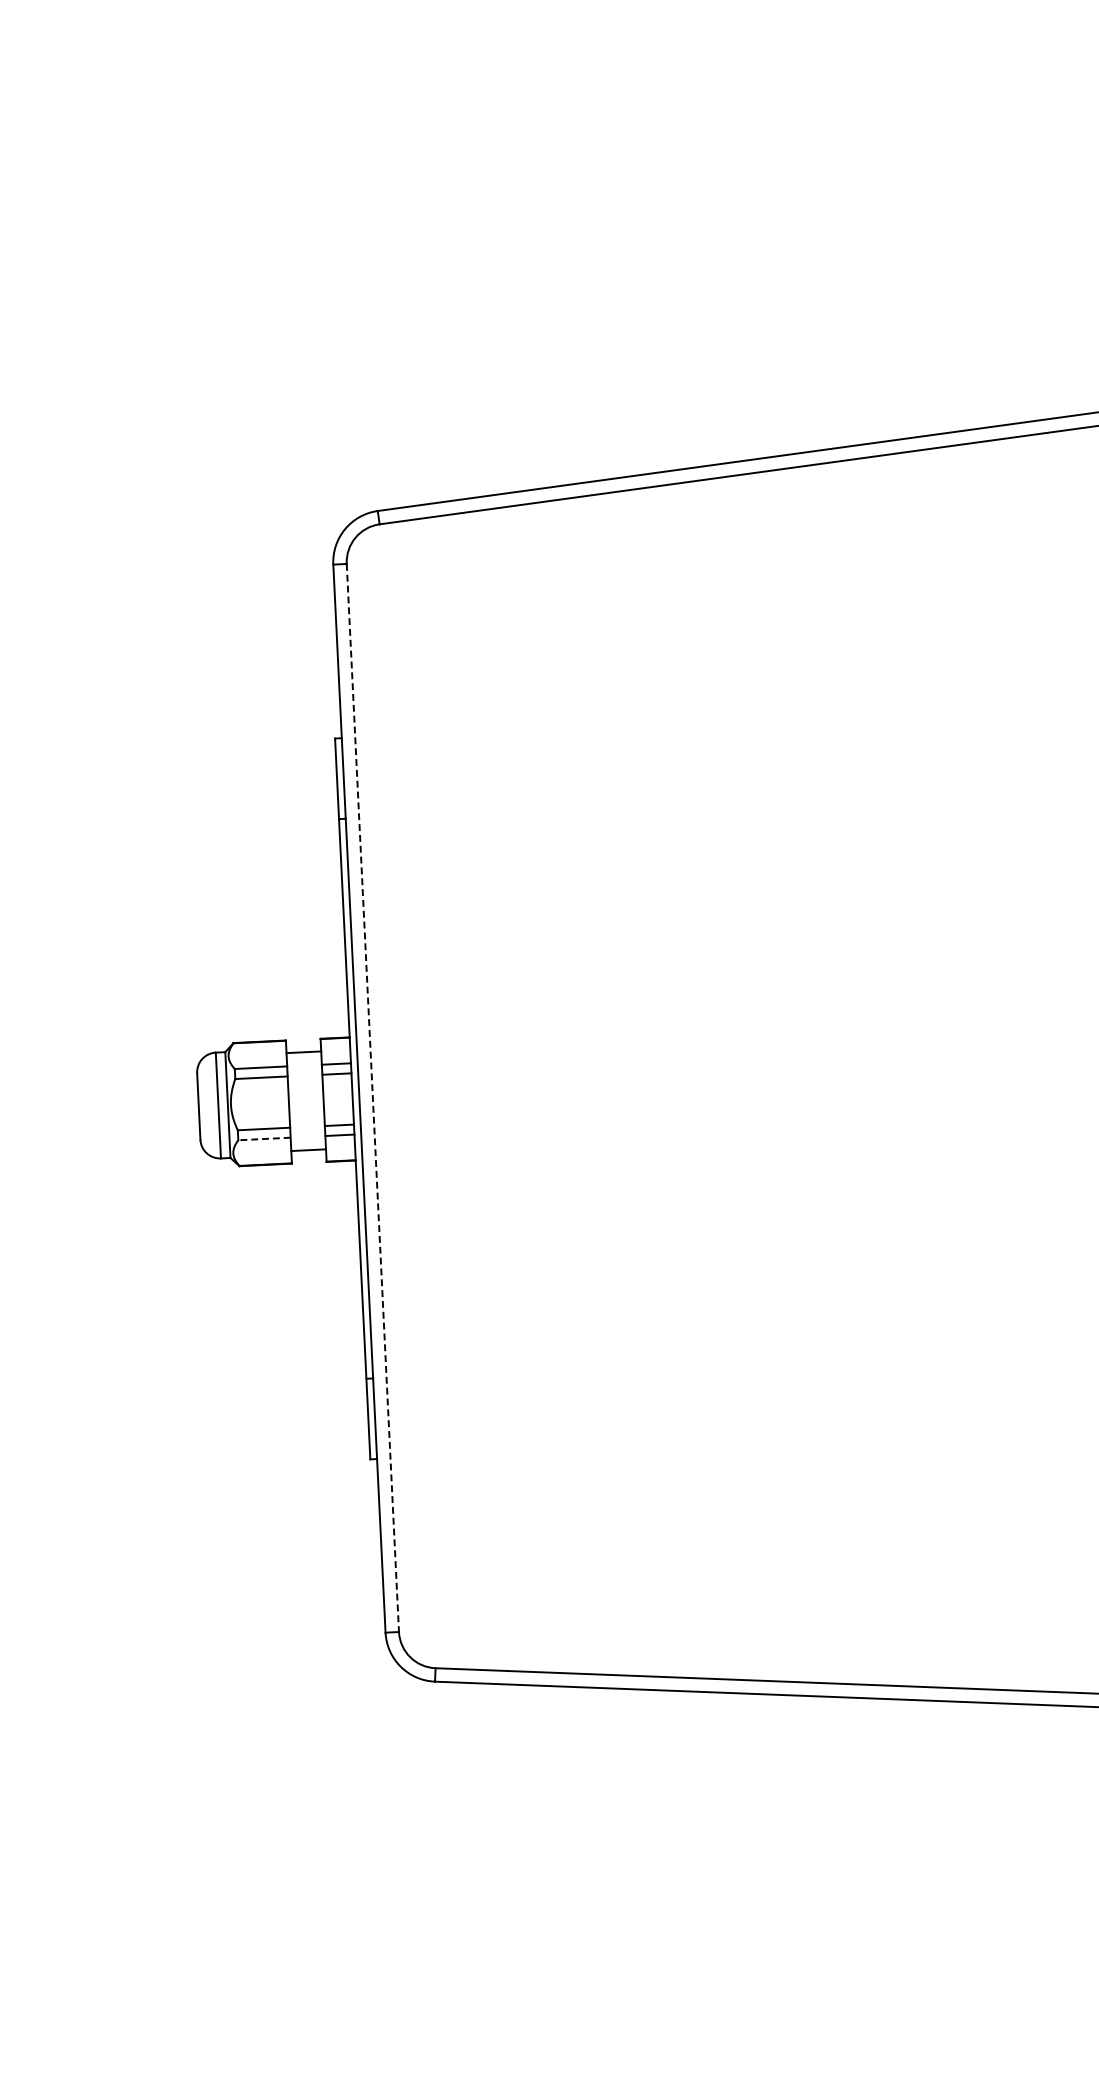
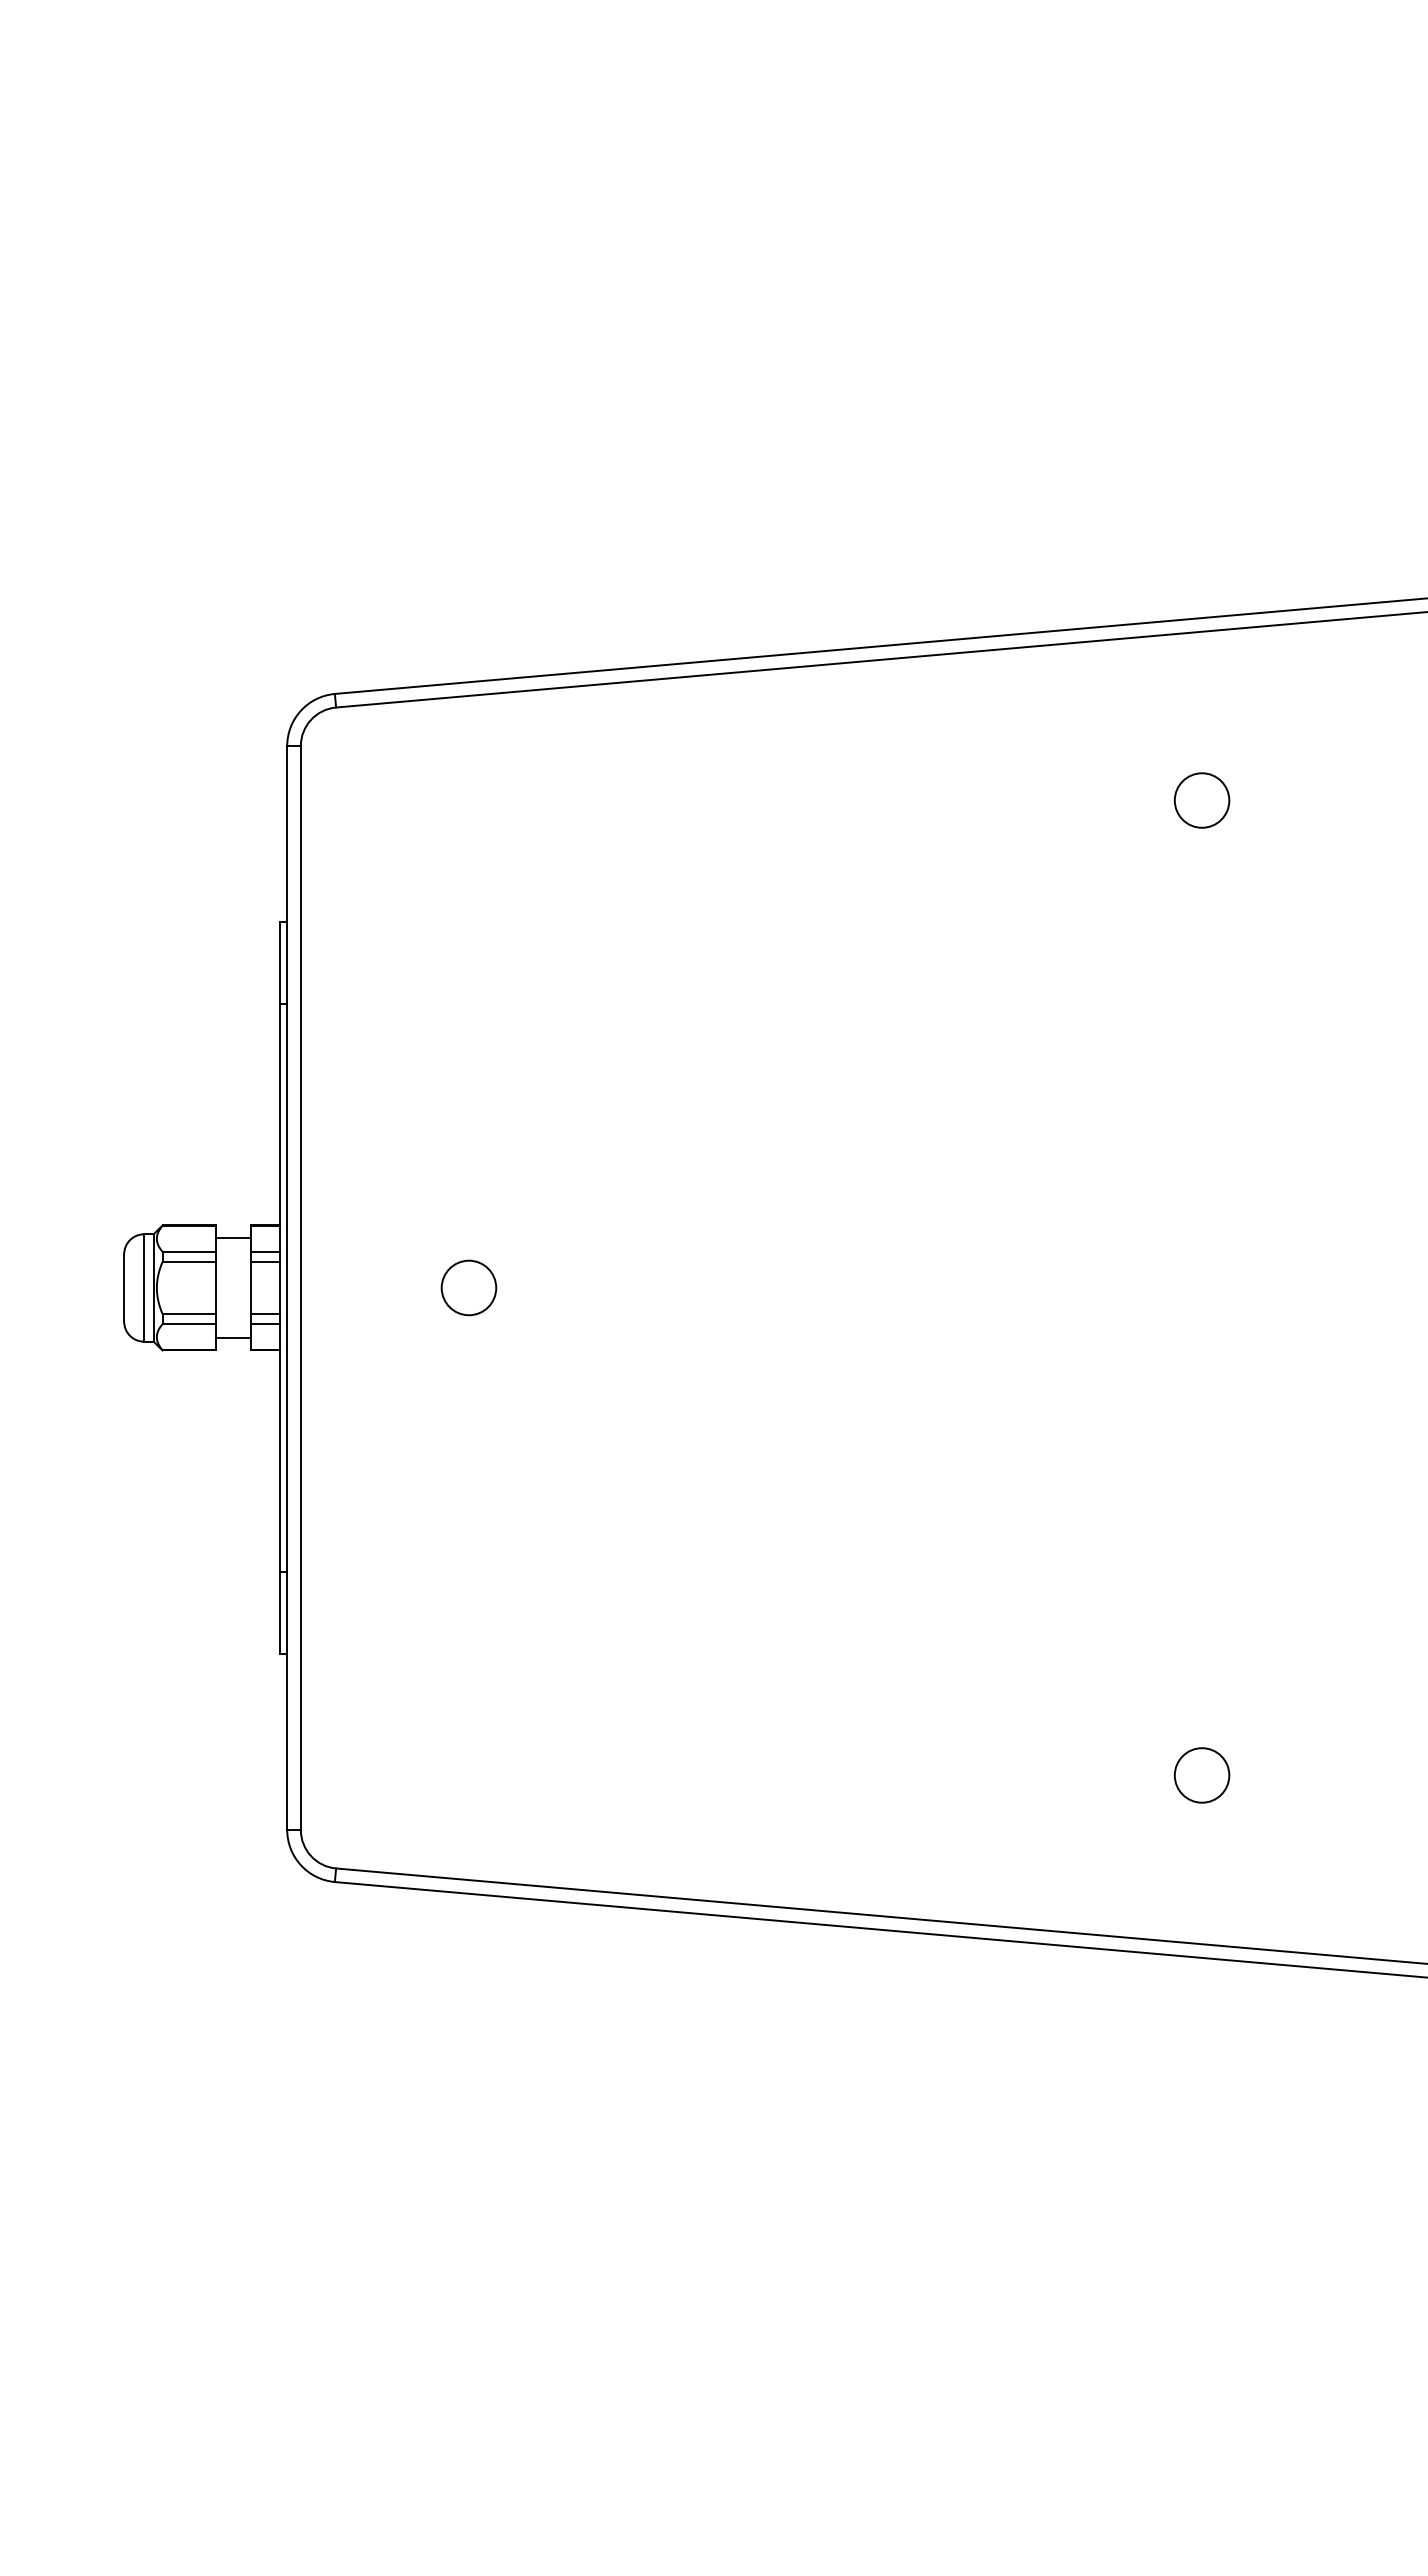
circle: (538, 1089) -> (468, 1287), added
line: (372, 1098) -> (300, 1288), dashed -> solid
line: (264, 1139) -> (189, 1324), dashed -> solid

